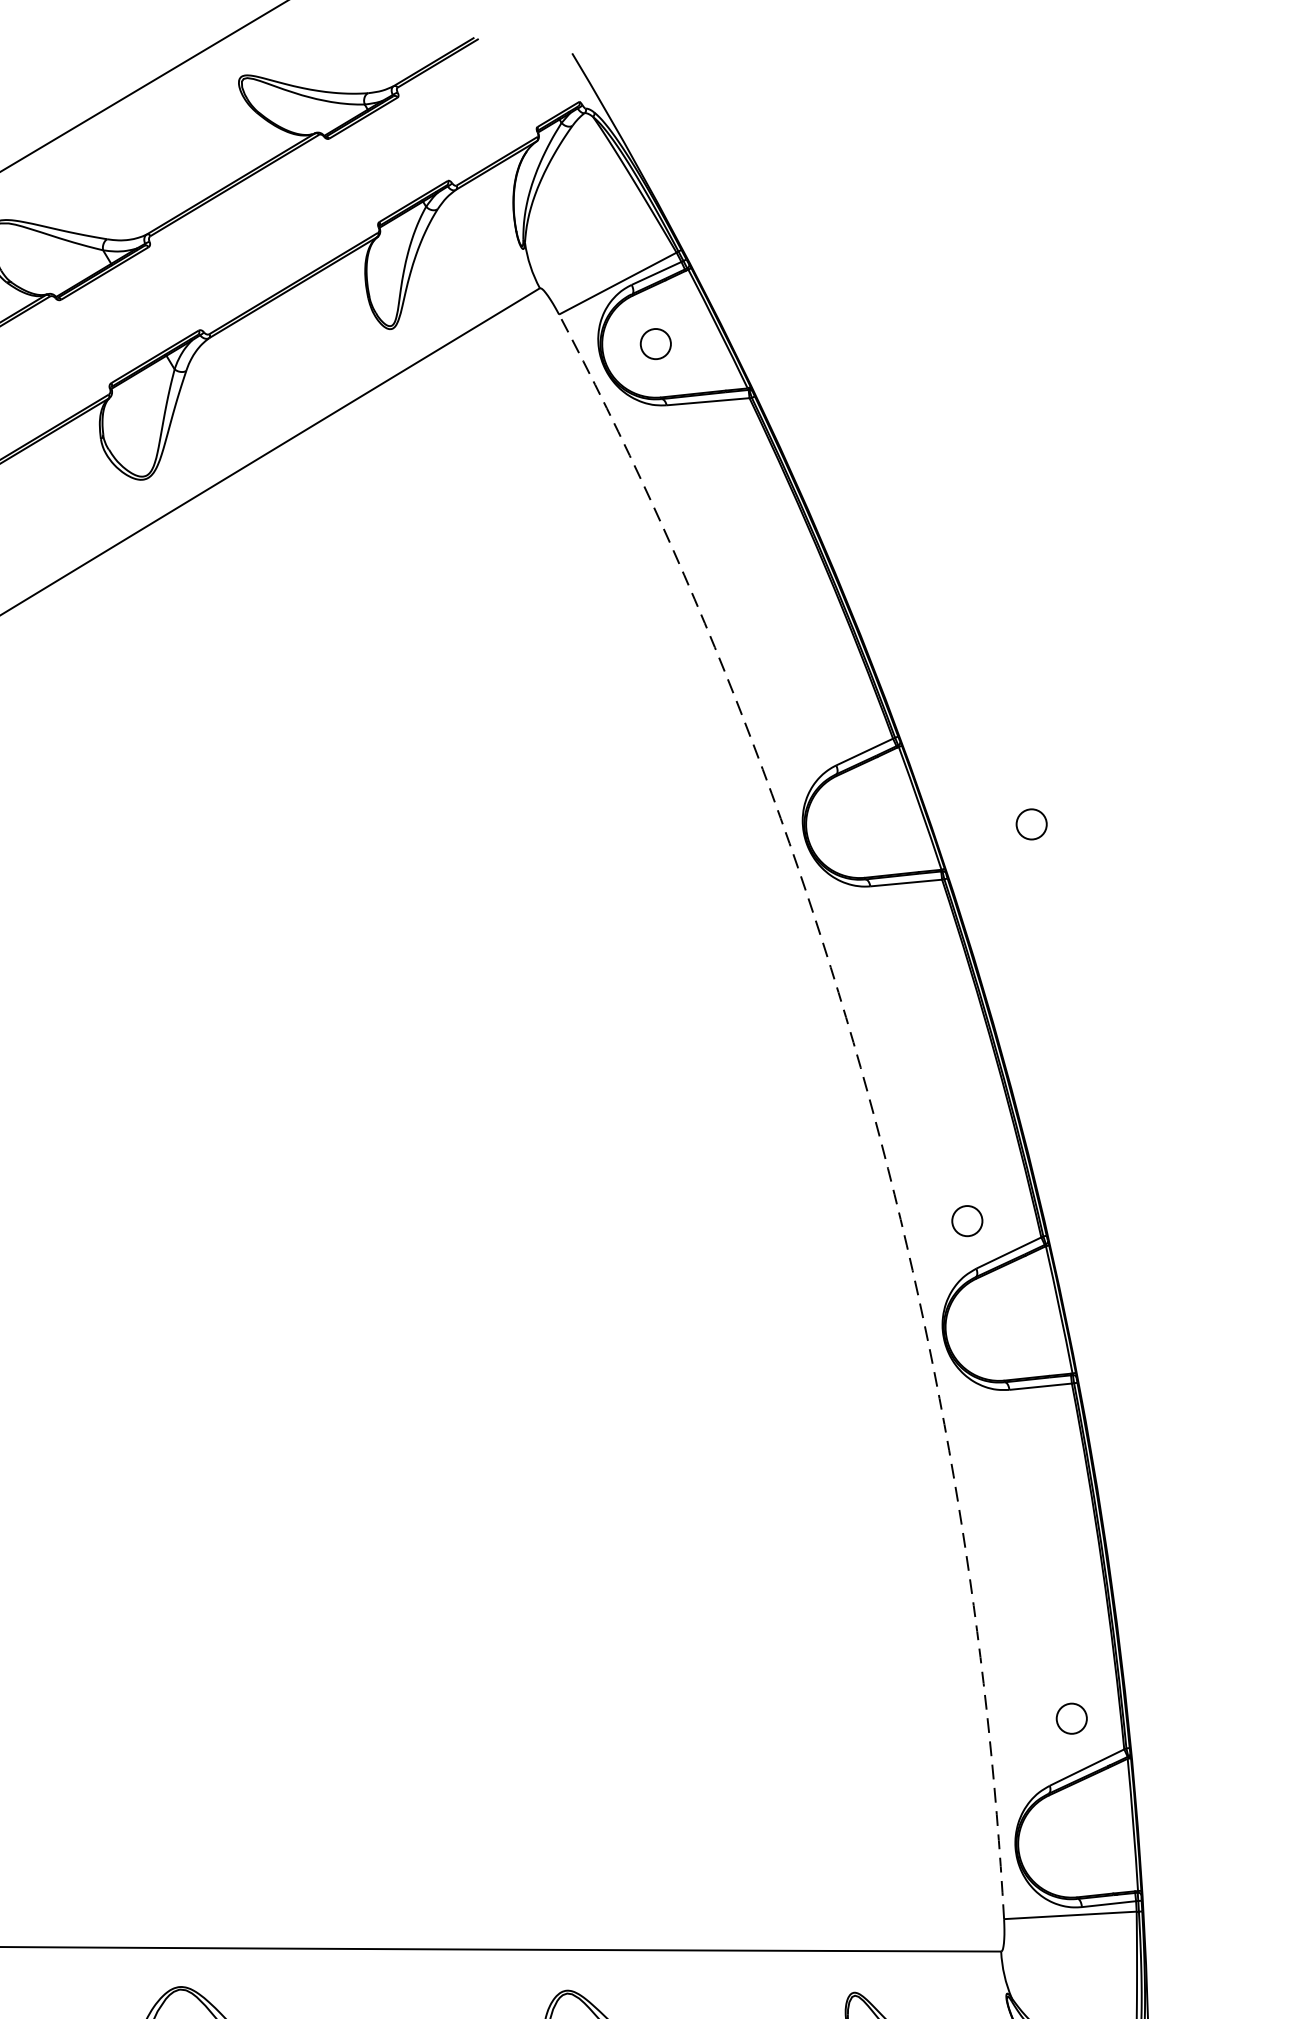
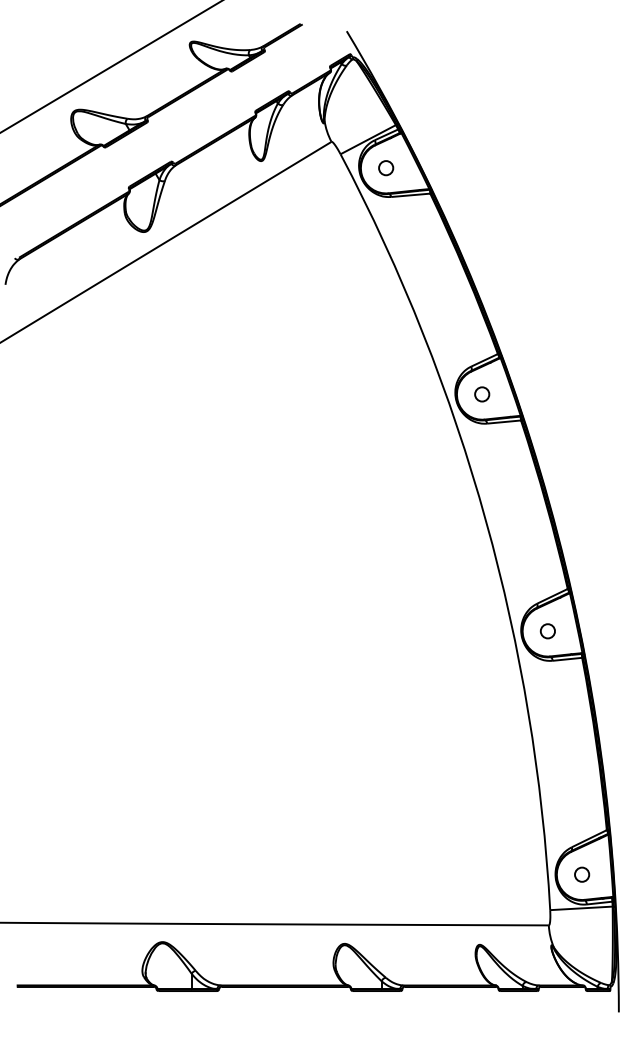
circle: (1032, 824) -> (482, 394), moved
arc: (868, 1092) -> (486, 520), dashed -> solid
circle: (966, 1221) -> (547, 631), moved
circle: (1072, 1718) -> (582, 874), moved

